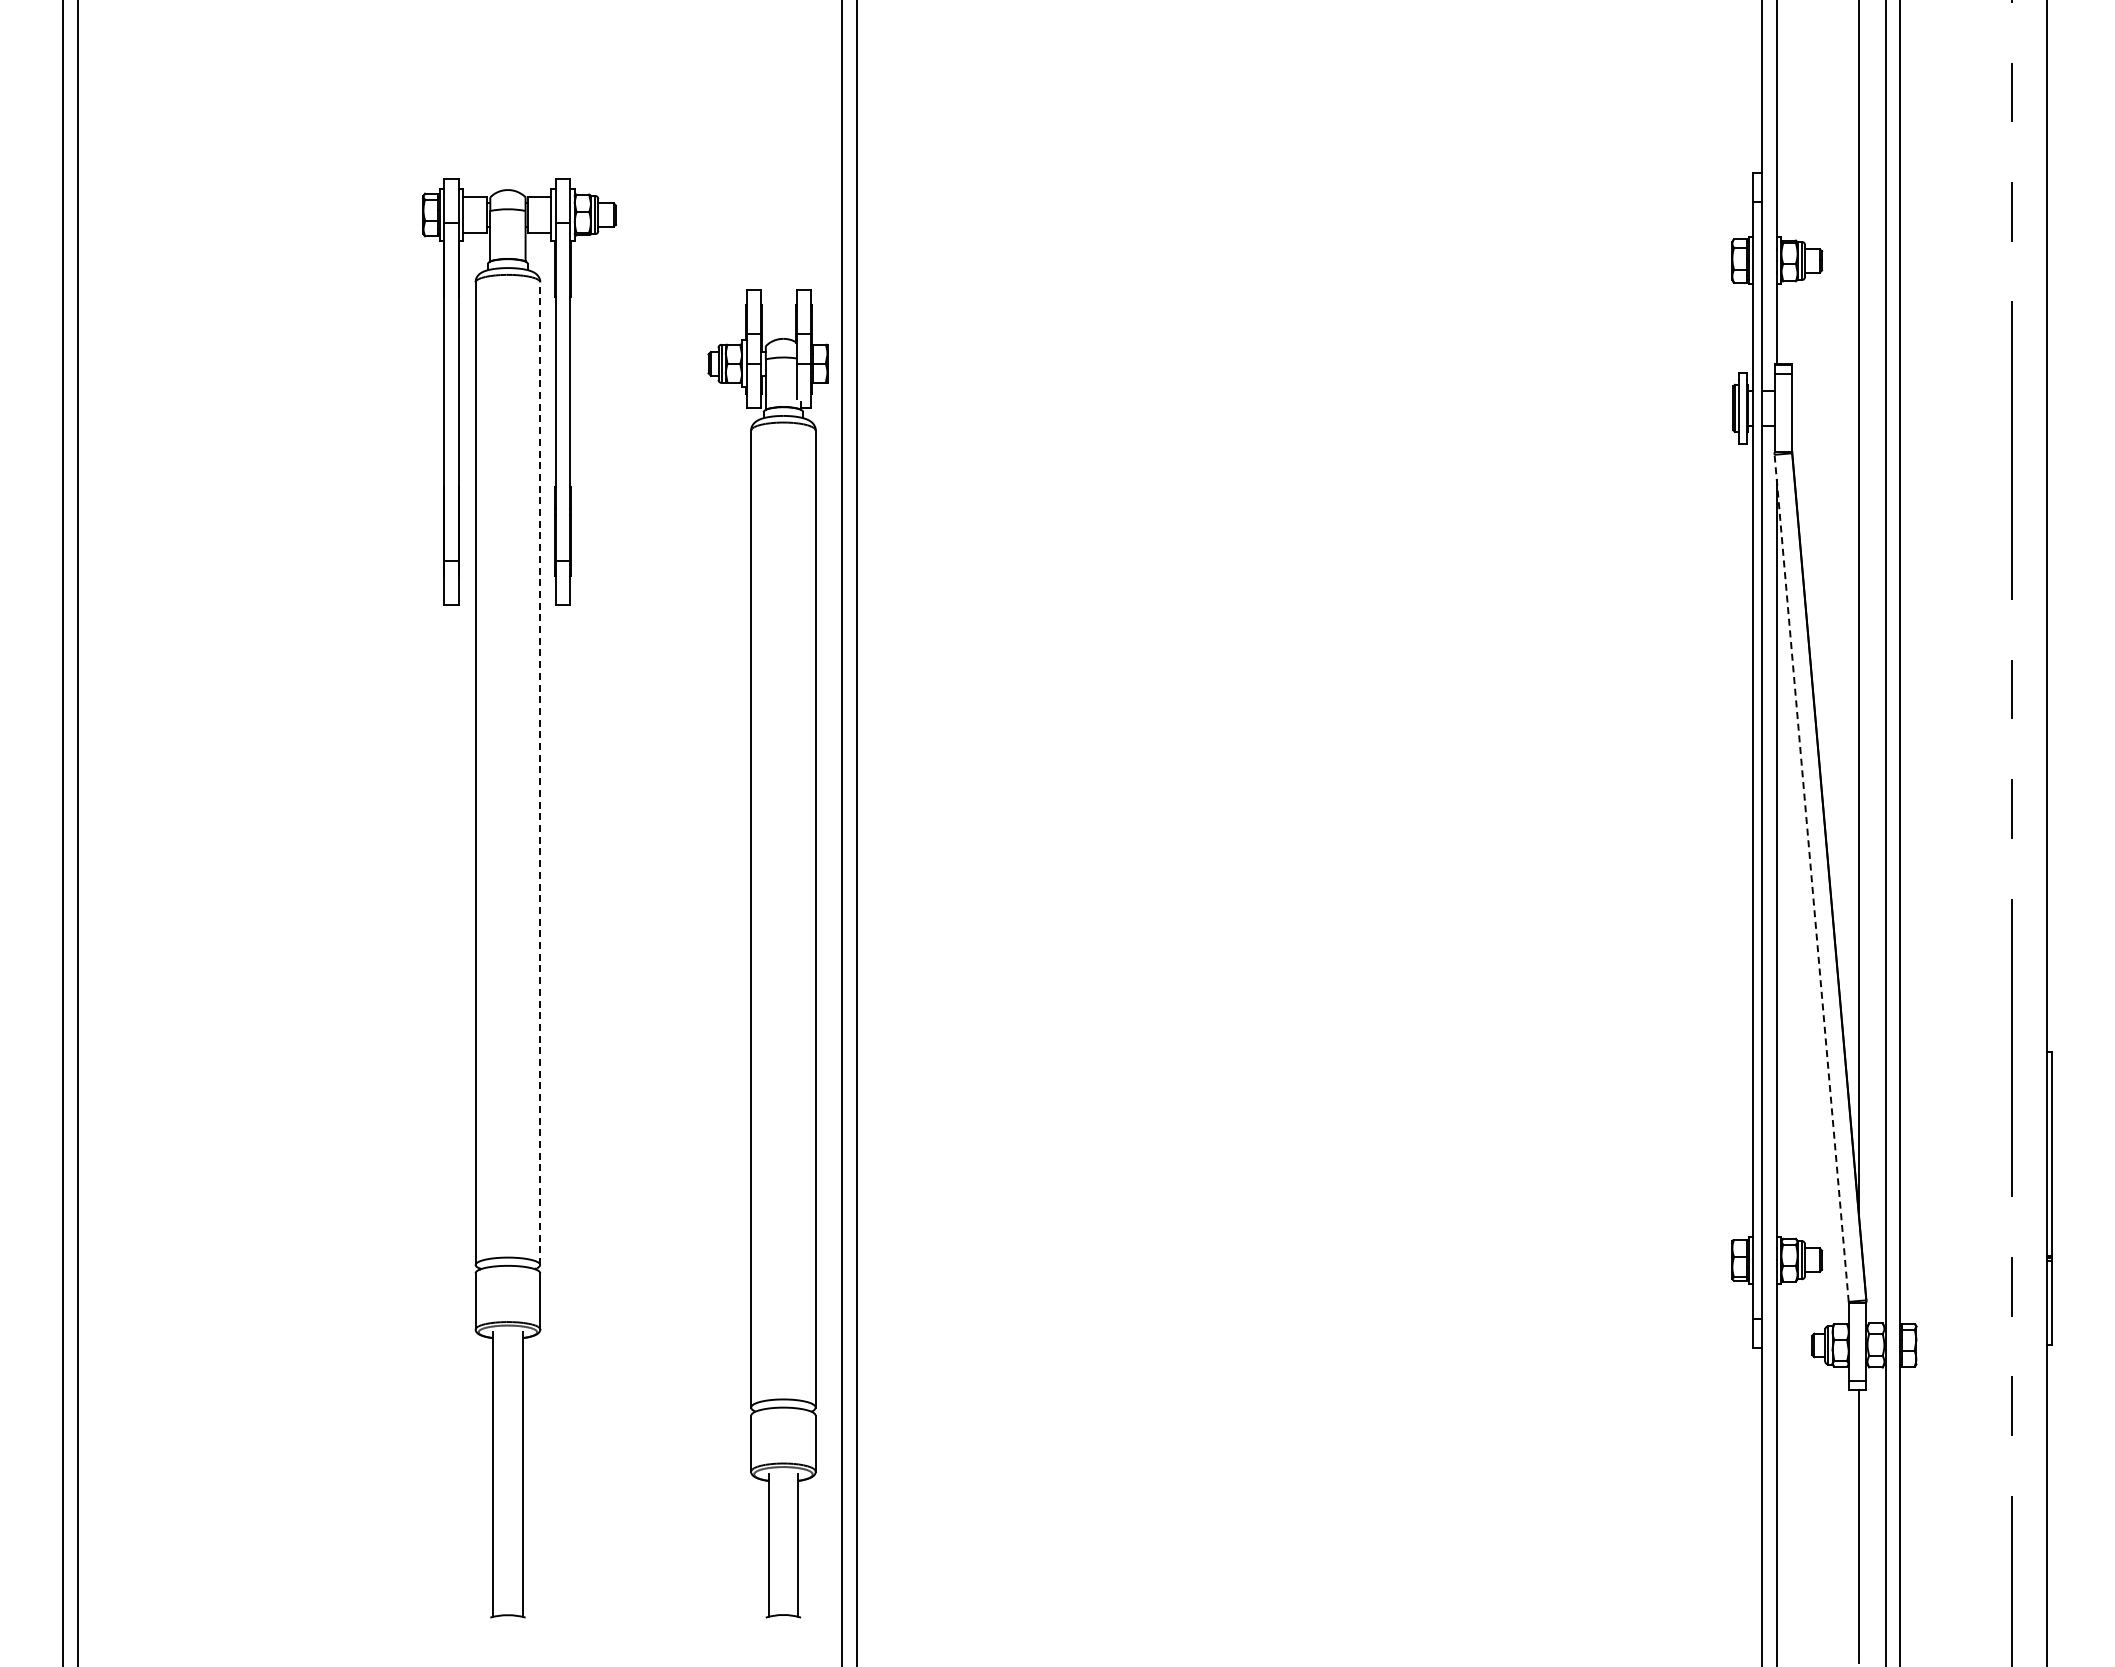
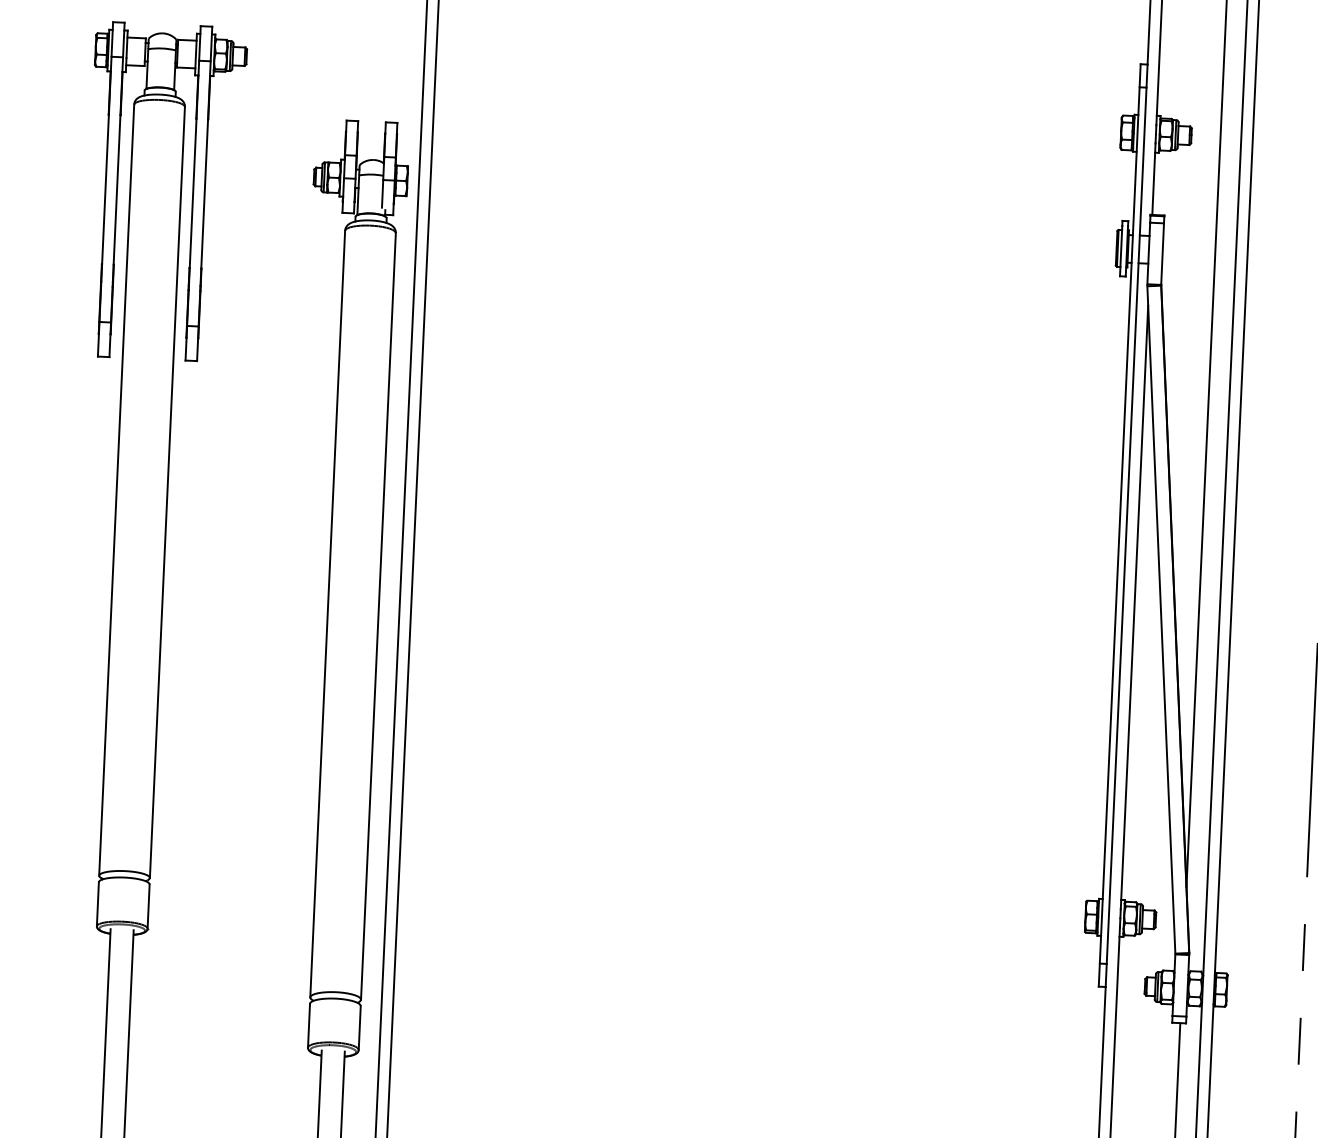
line: (540, 773) -> (167, 492), dashed -> solid
line: (1811, 877) -> (1161, 619), dashed -> solid

